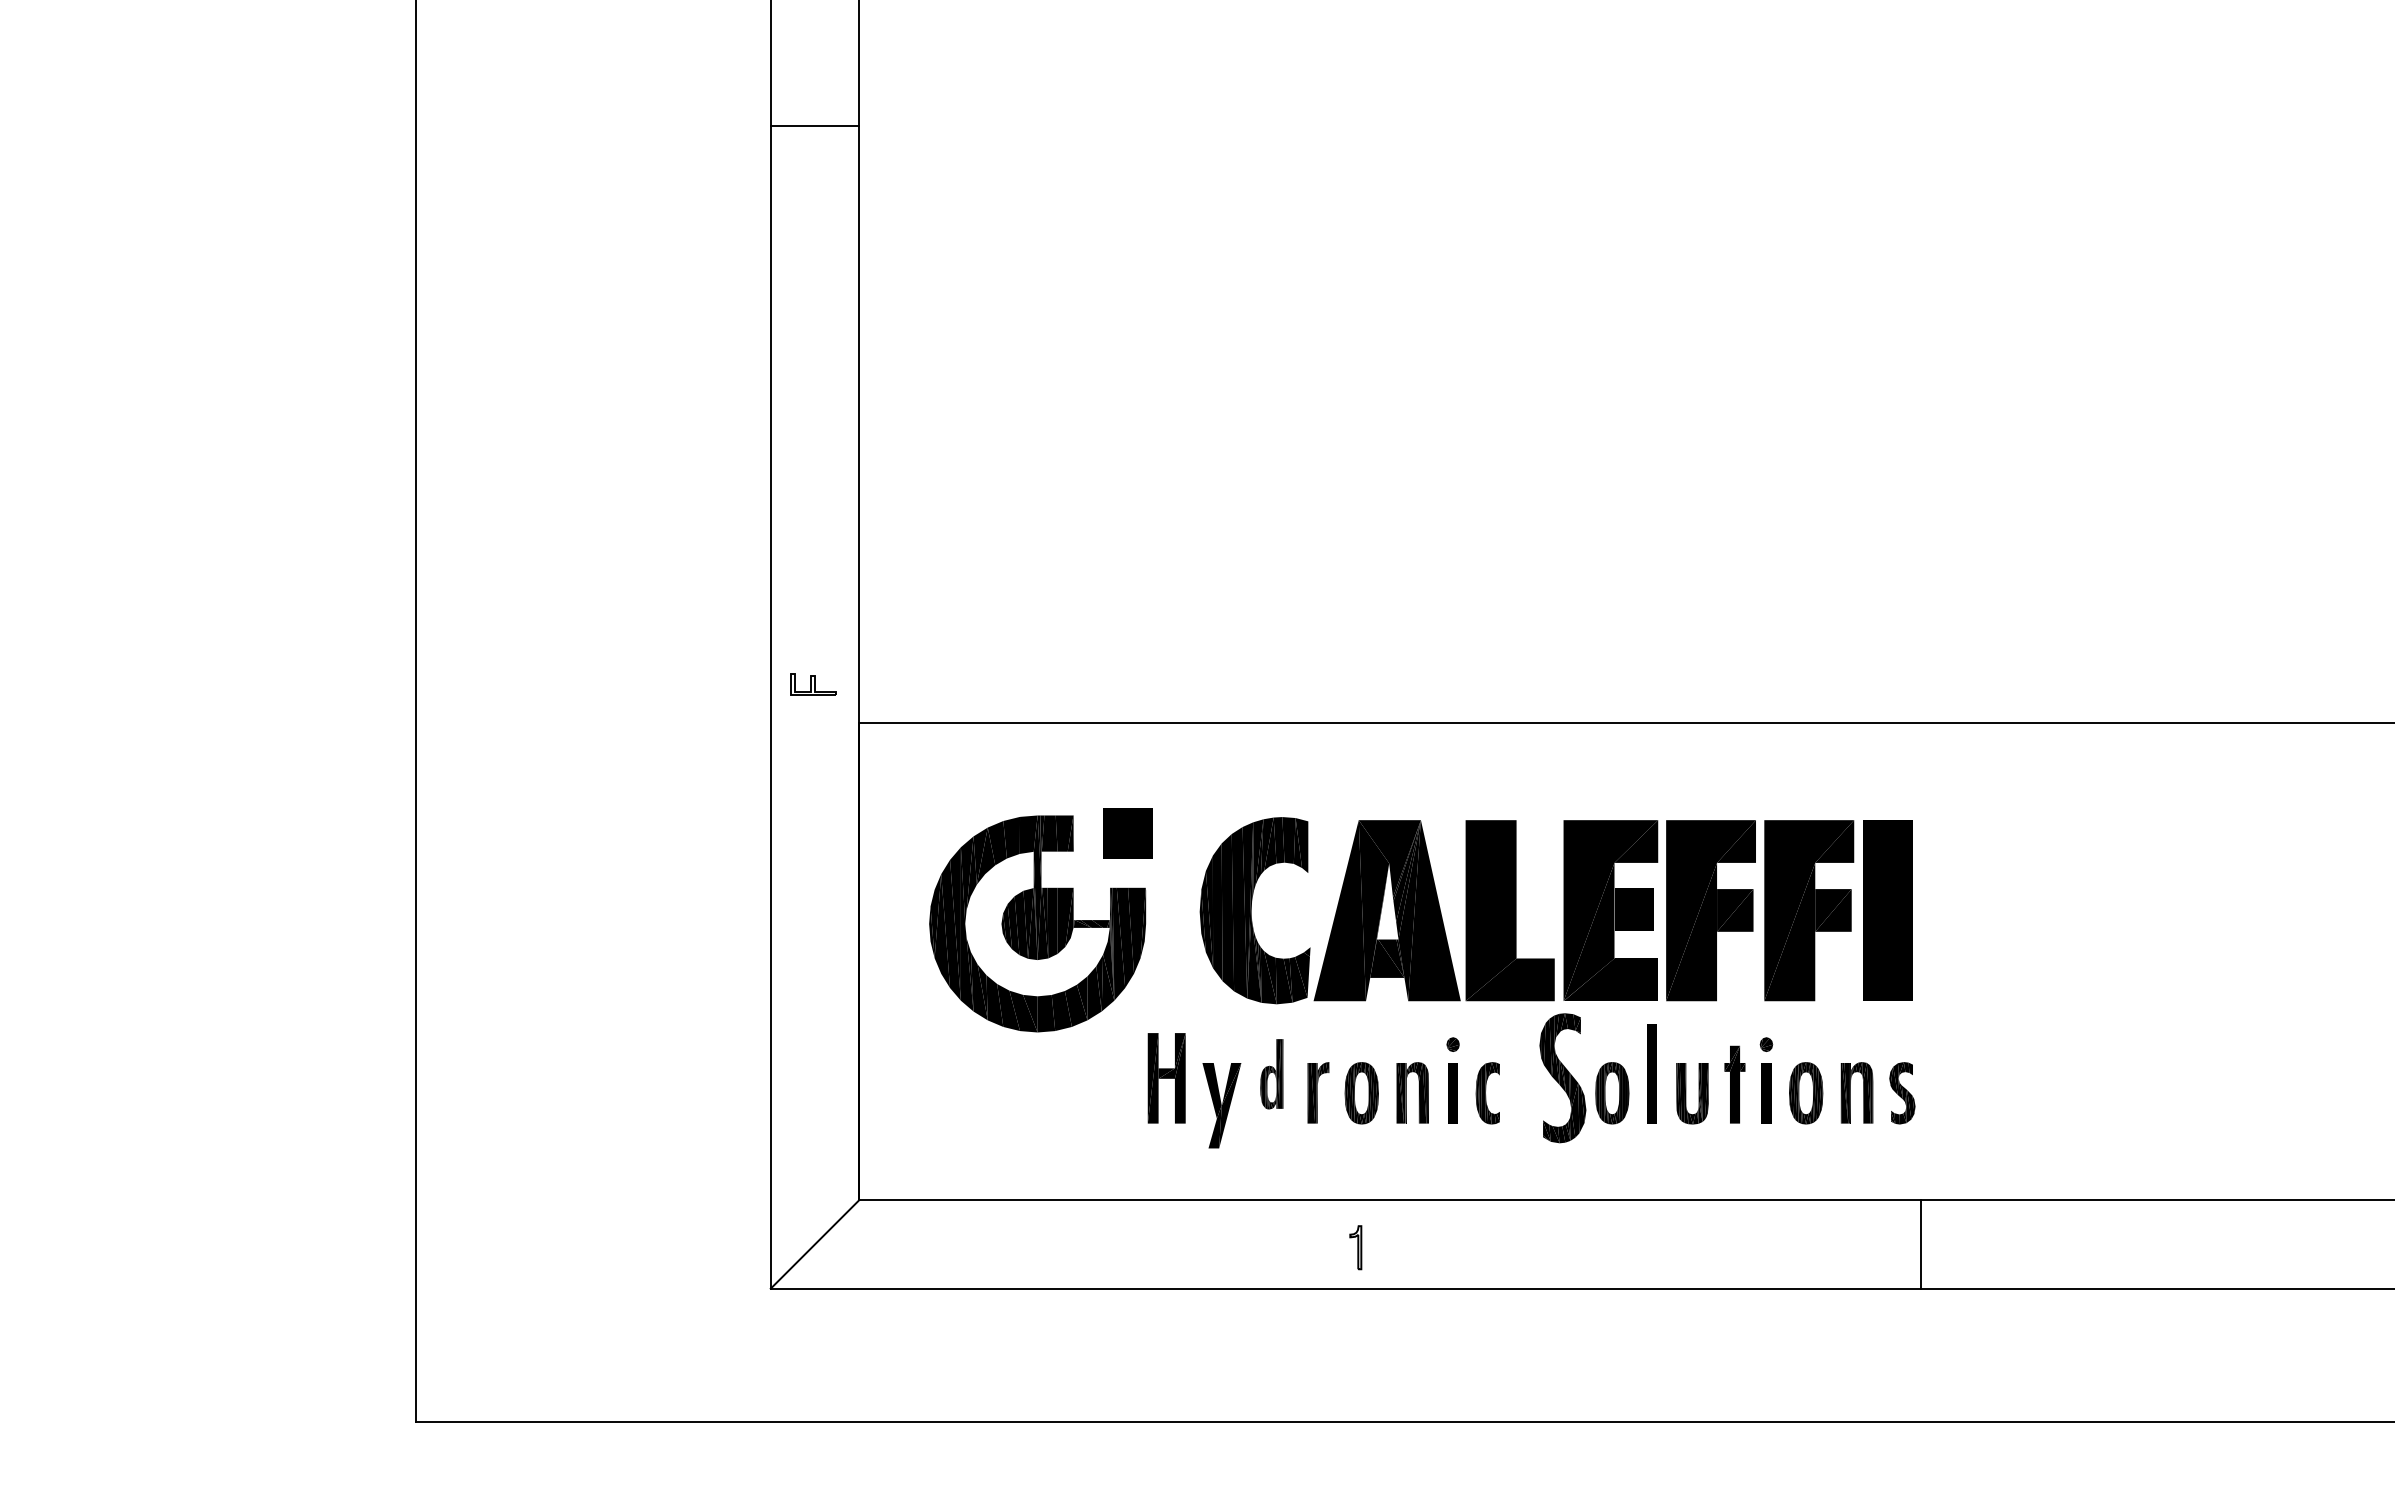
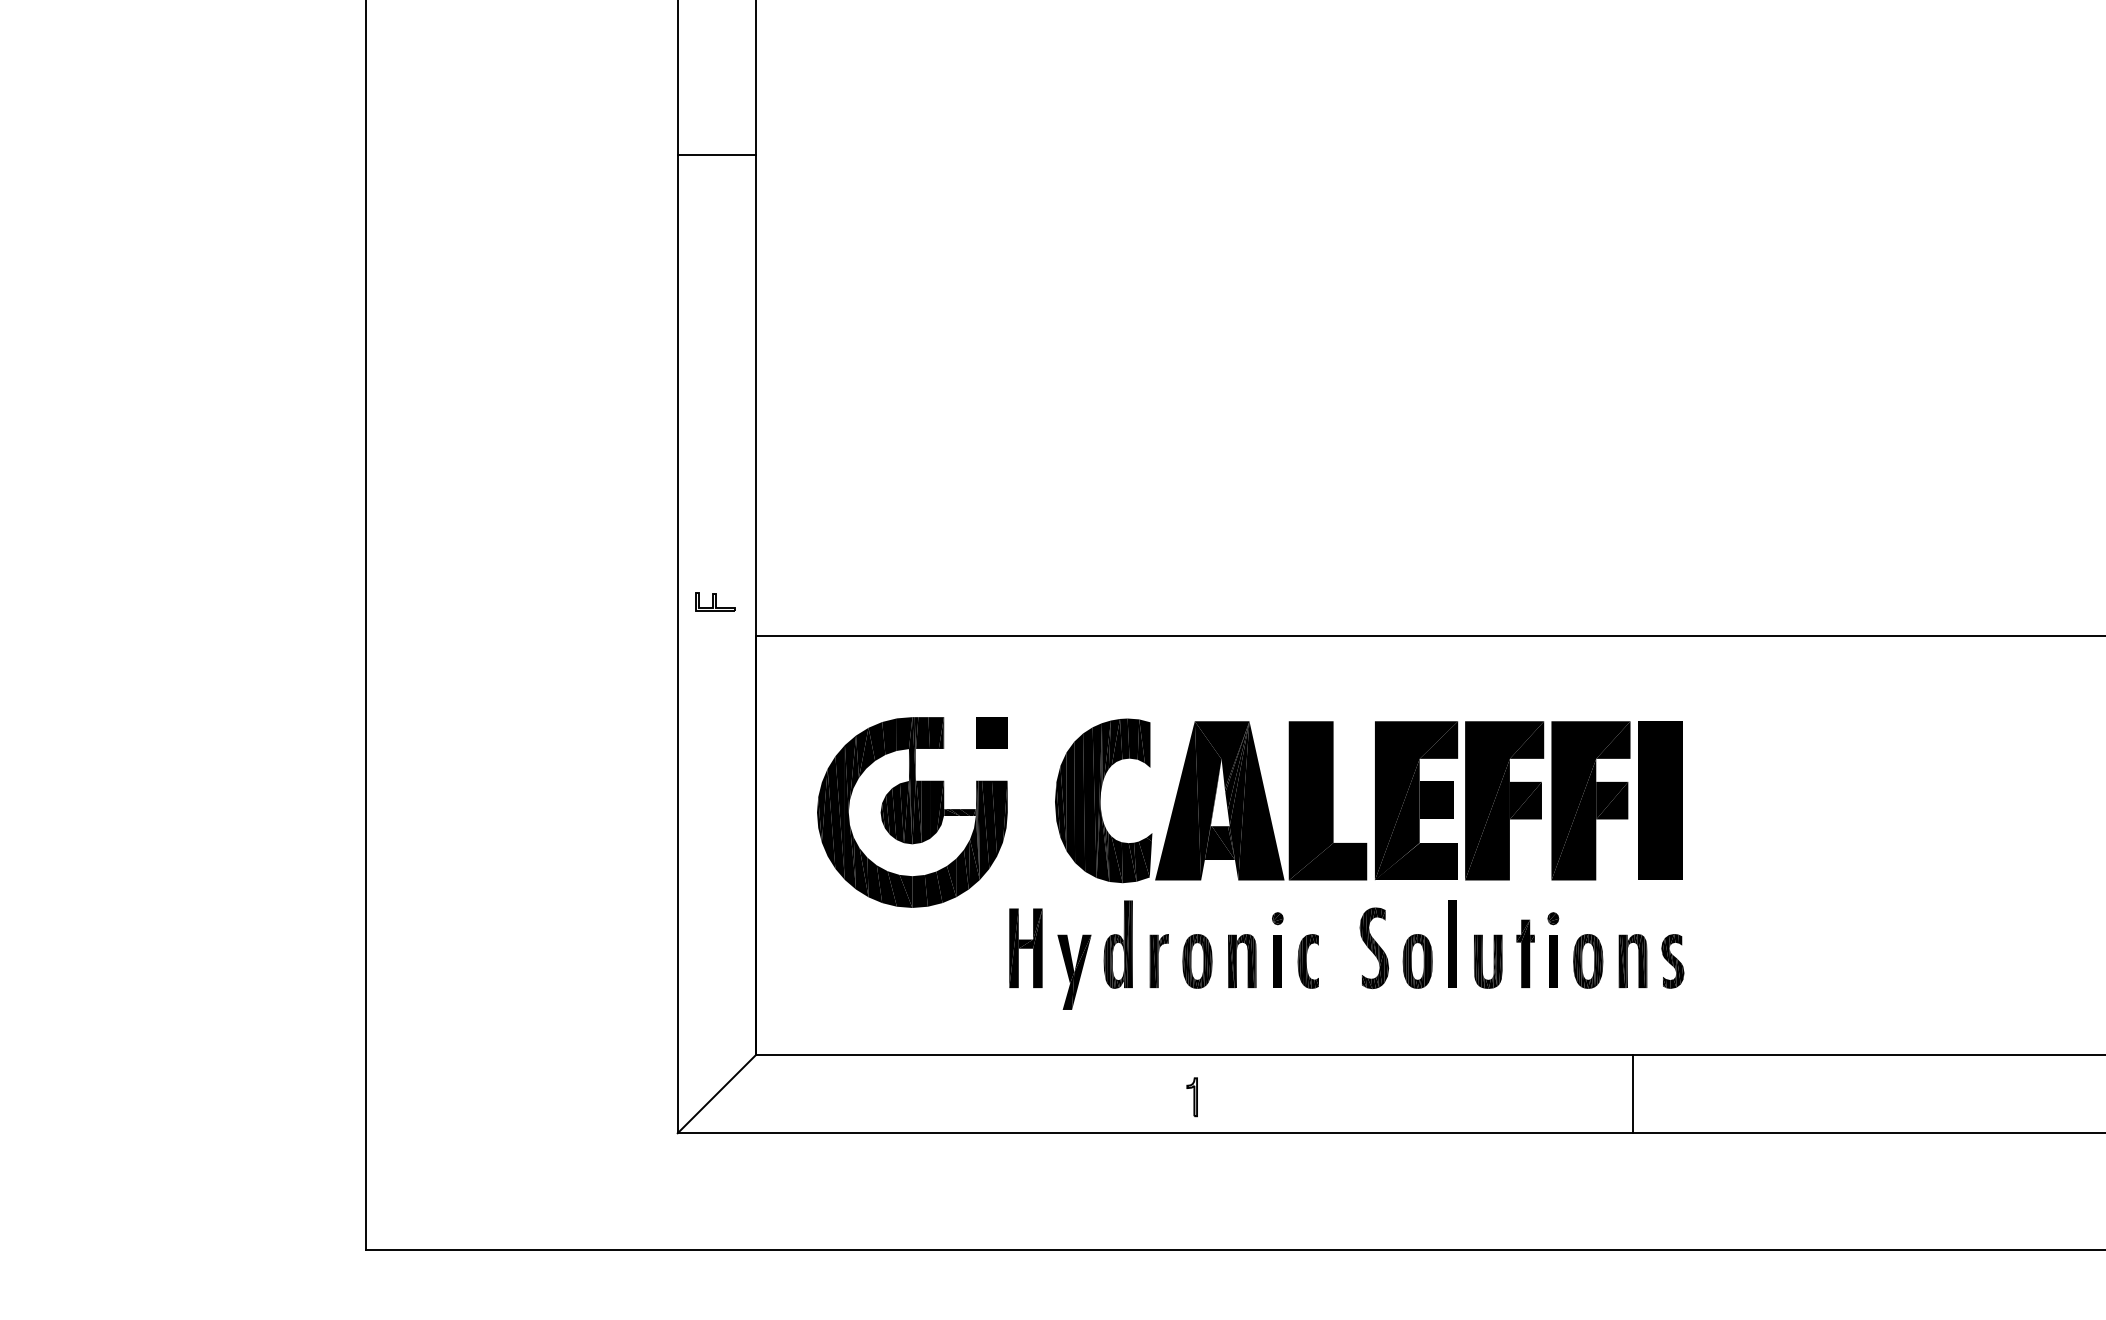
line: (814, 125) -> (716, 155), moved
part: (1127, 833) -> (991, 732), size x0.71
part: (1271, 1074) -> (1118, 944), size x1.43
part: (1562, 1078) -> (1373, 948), size x0.71
line: (1920, 1243) -> (1632, 1093), moved

